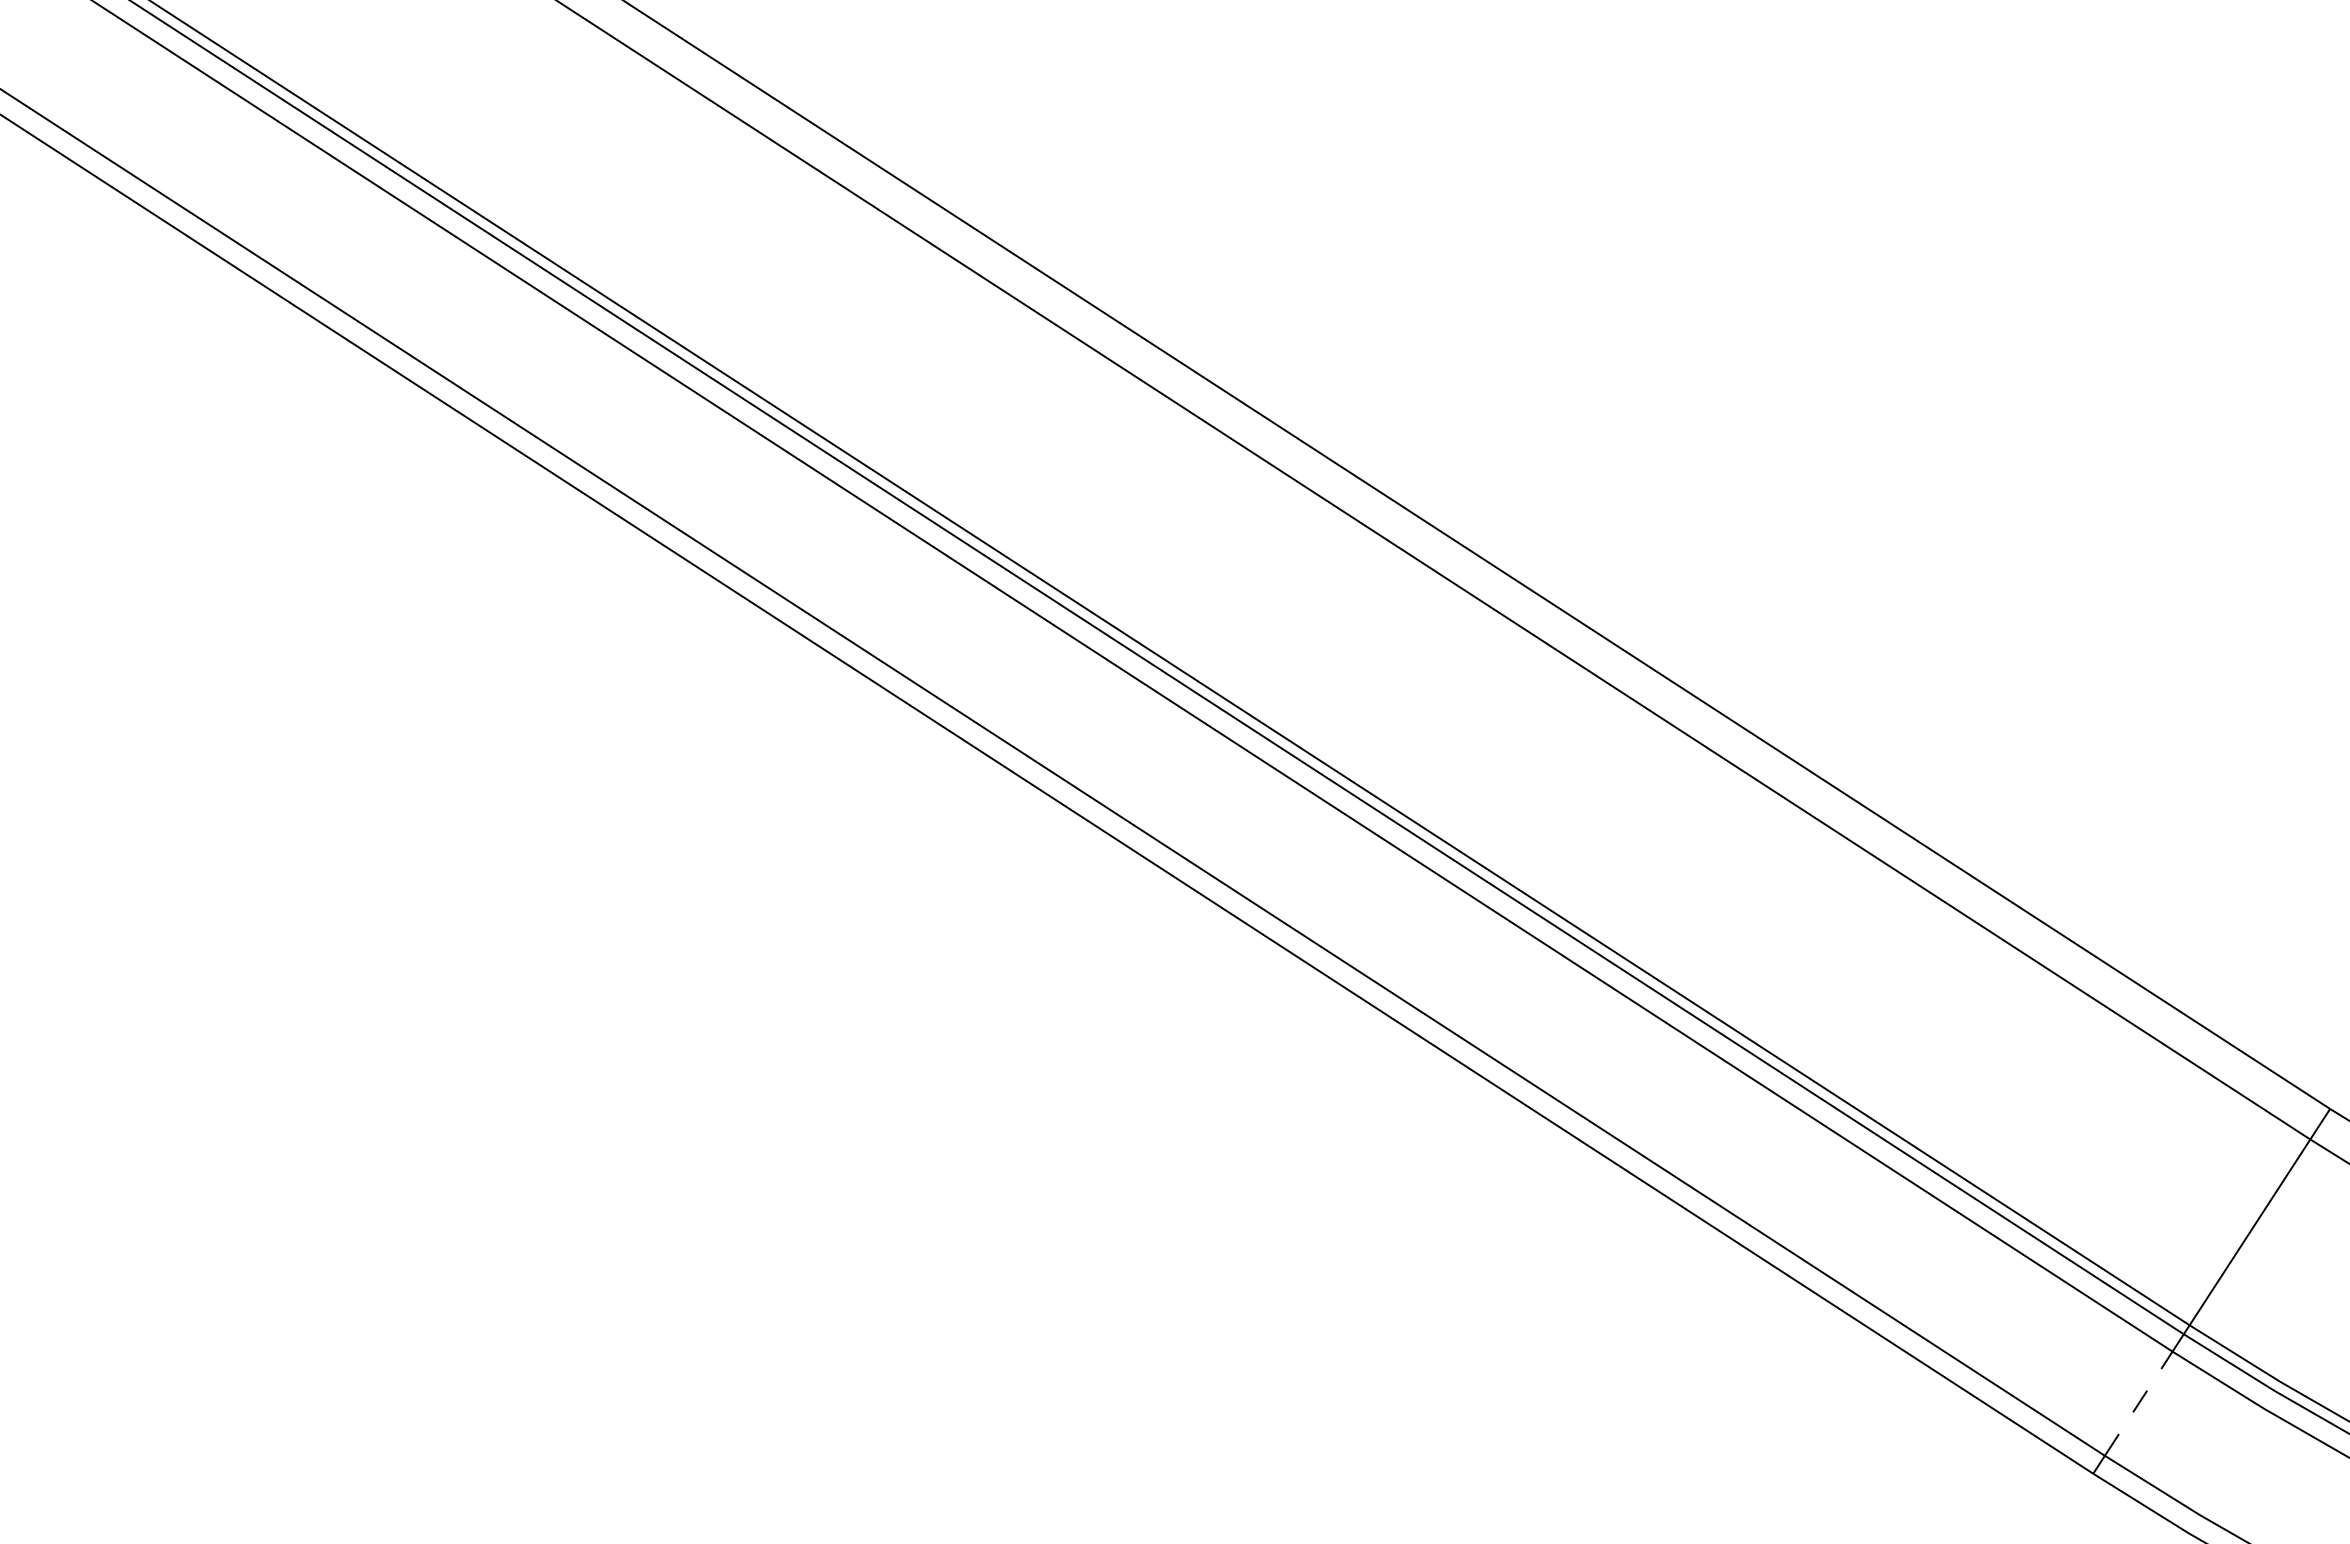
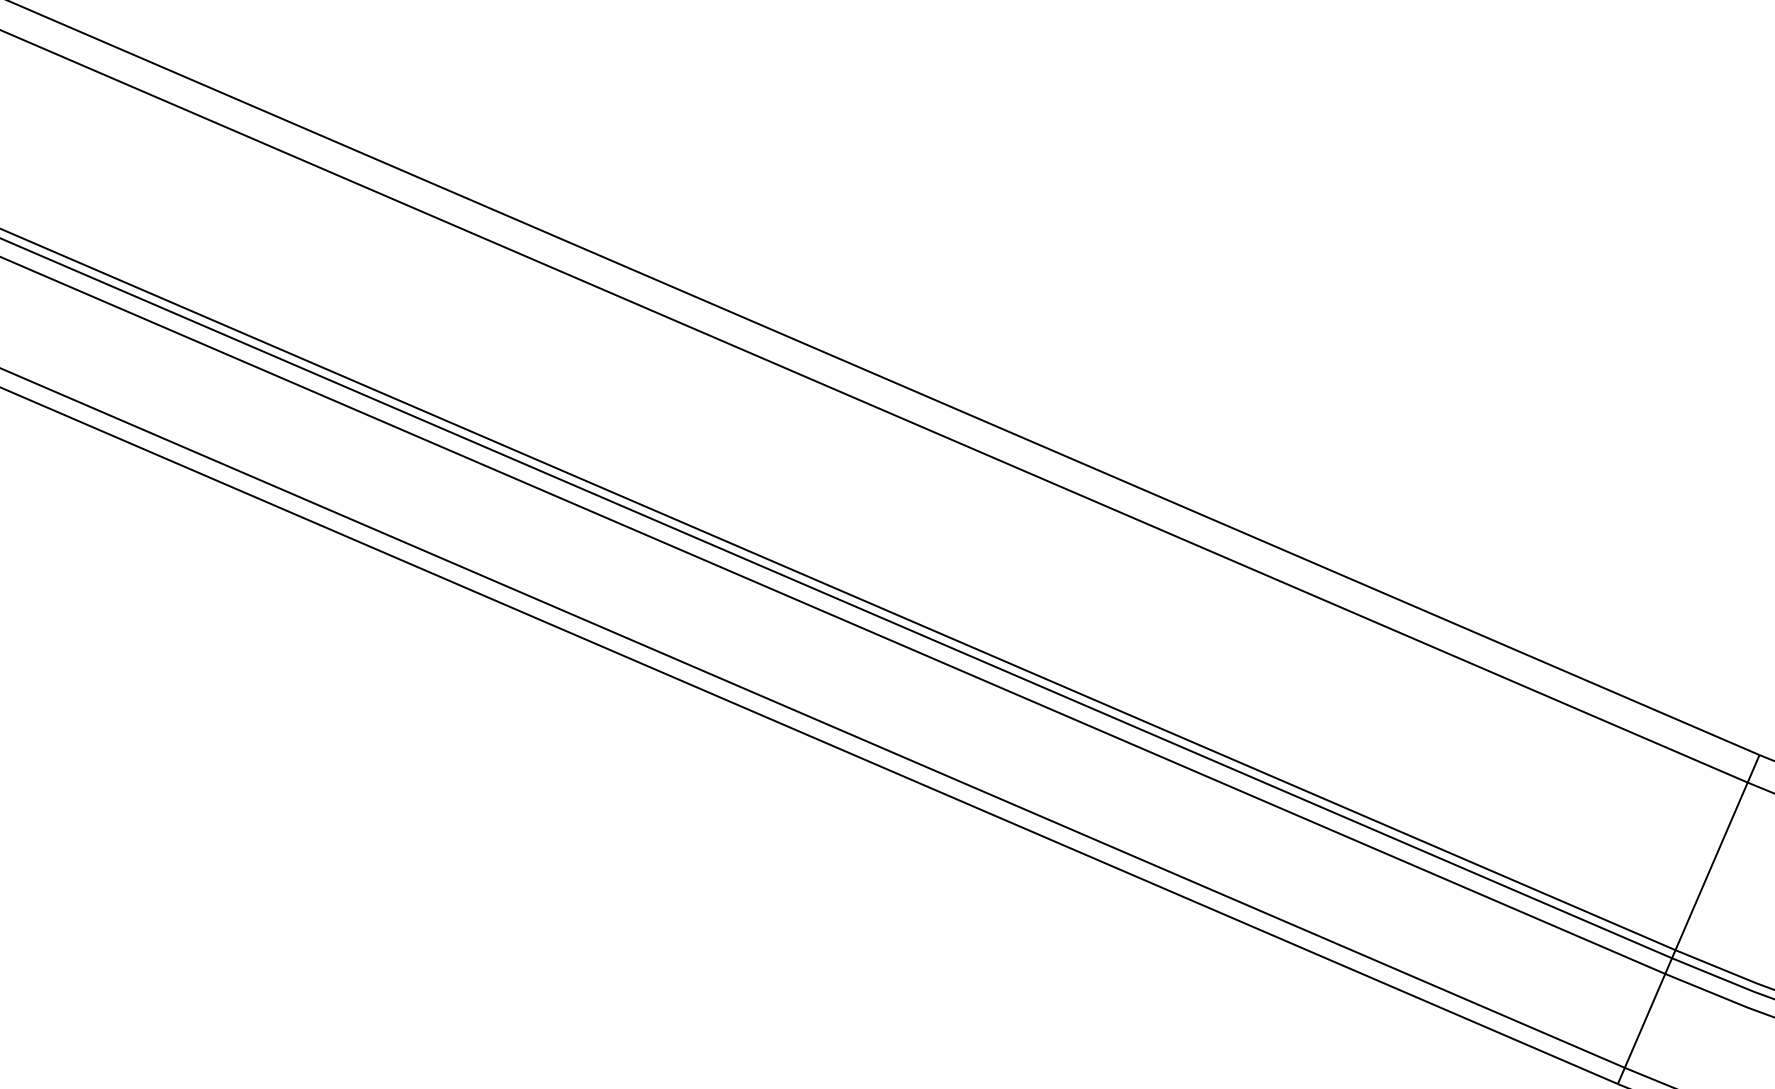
line: (2138, 1403) -> (1644, 1020), dashed -> solid

